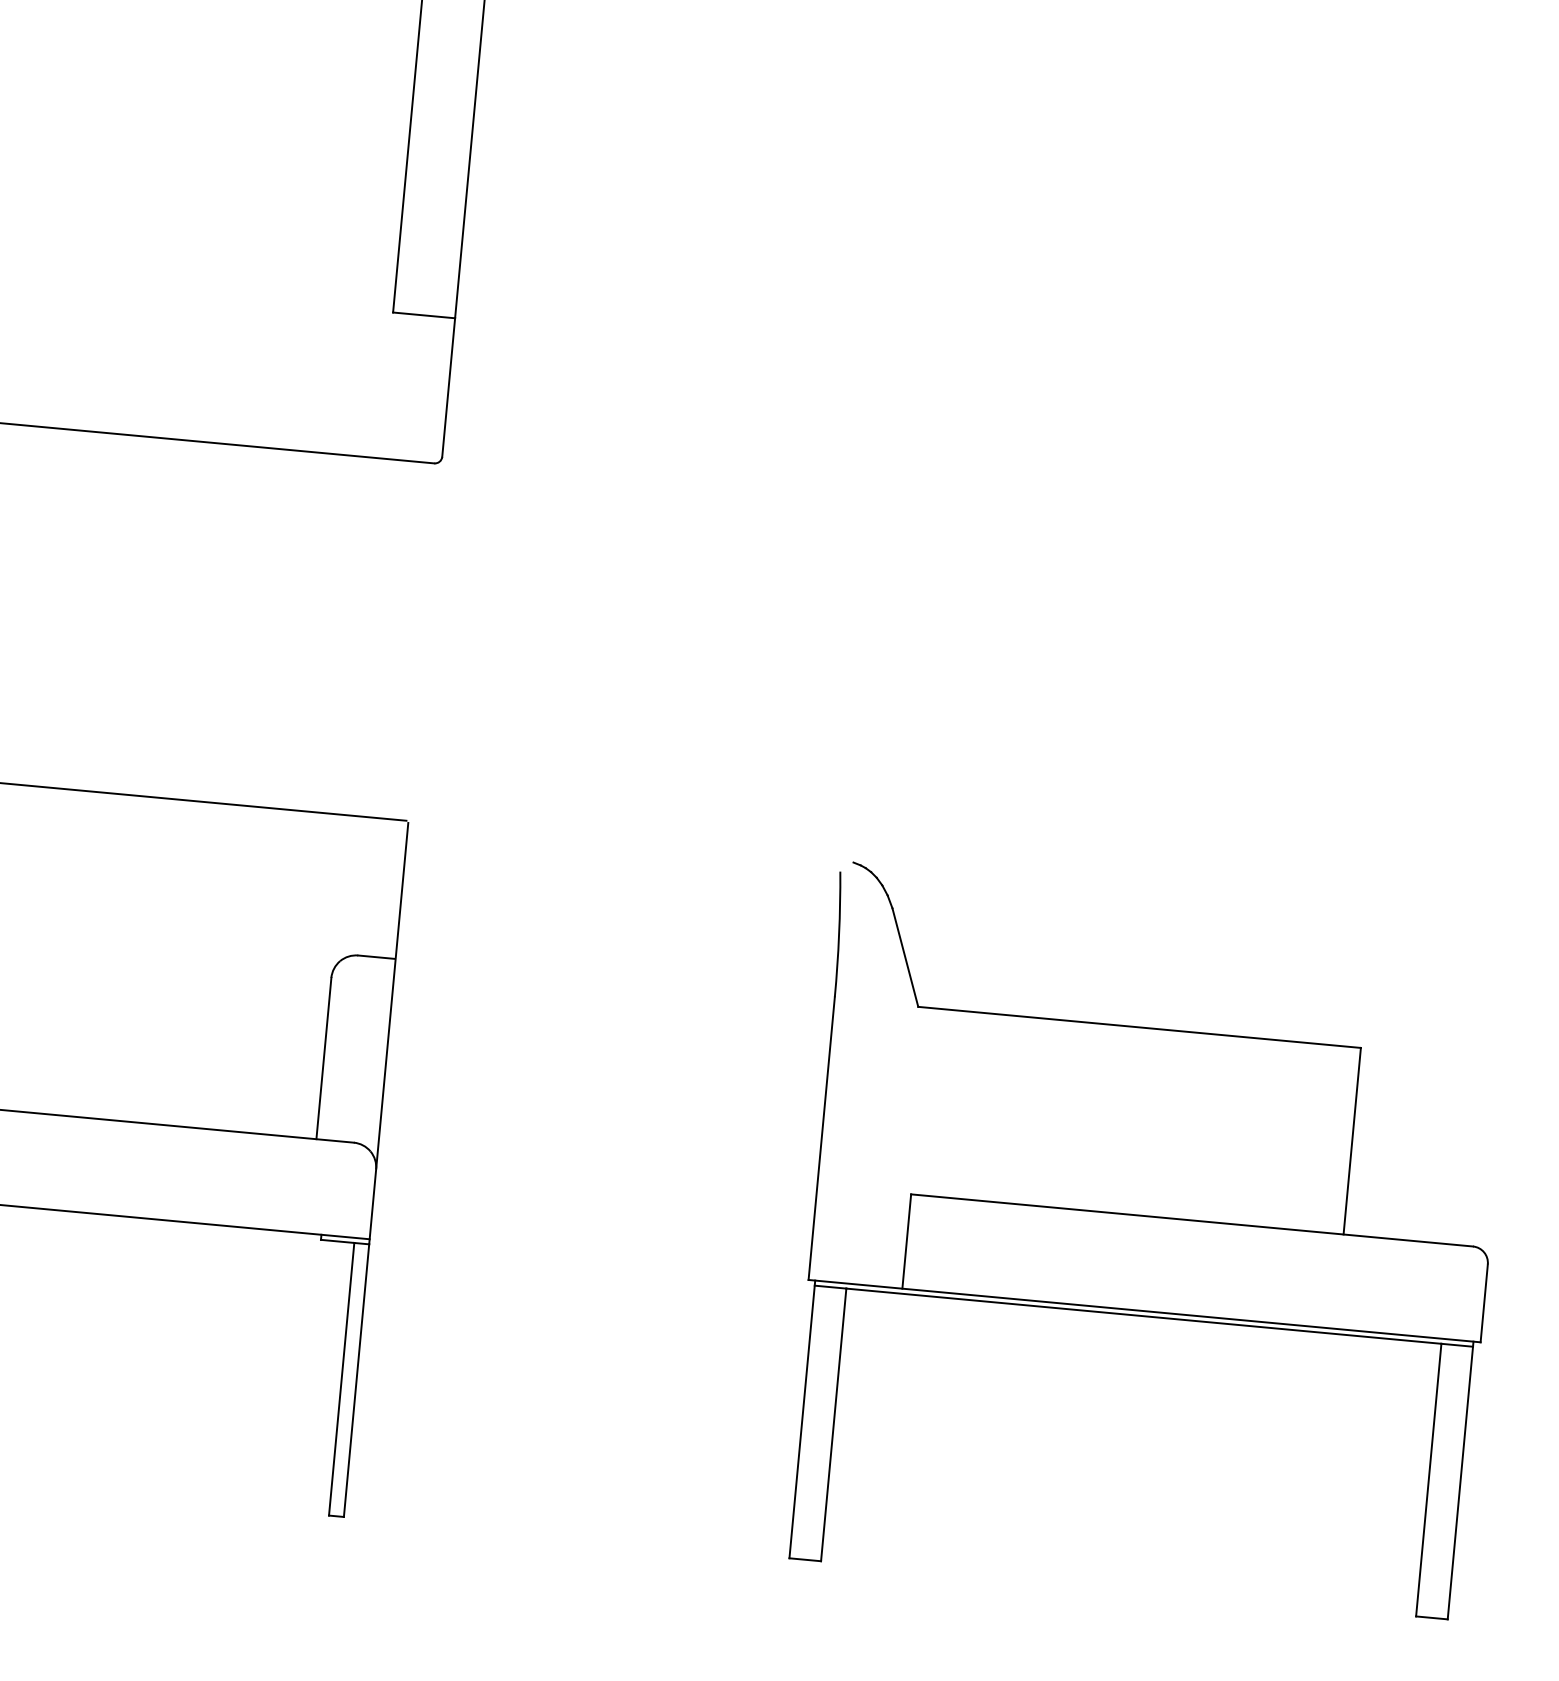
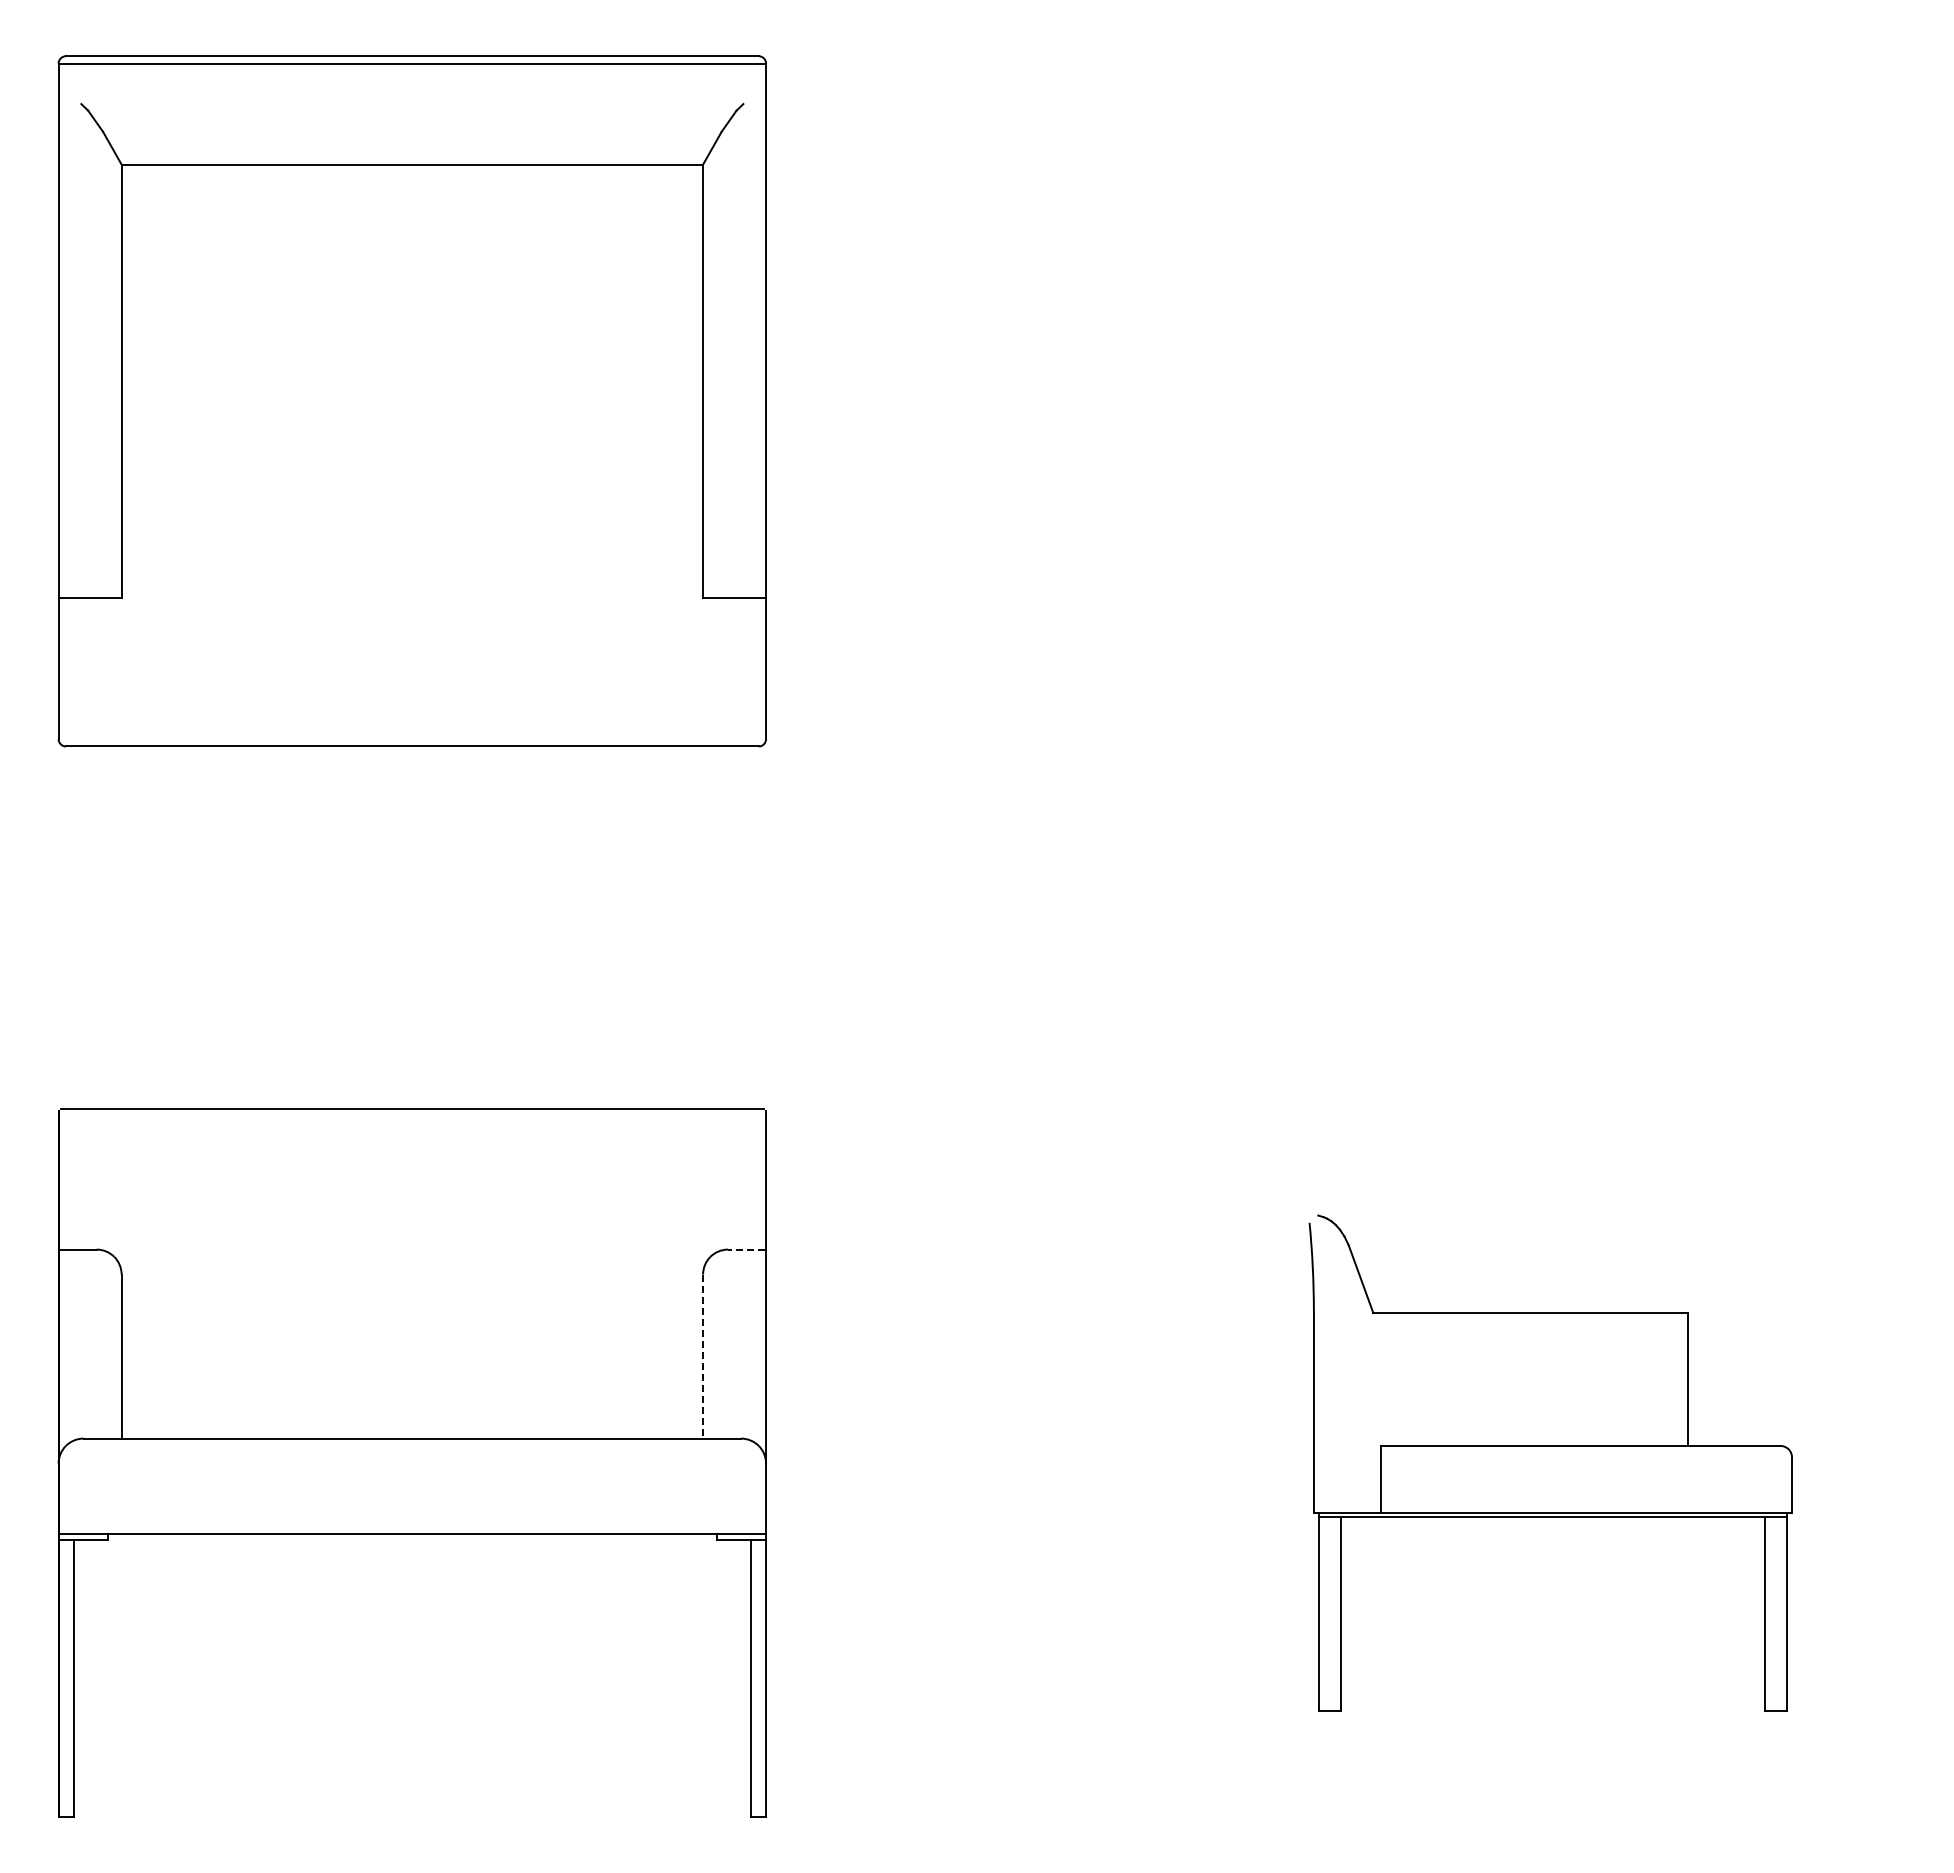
line: (376, 957) -> (746, 1249), solid -> dashed
line: (324, 1059) -> (703, 1357), solid -> dashed
part: (1147, 1240) -> (1550, 1462), size x0.7

